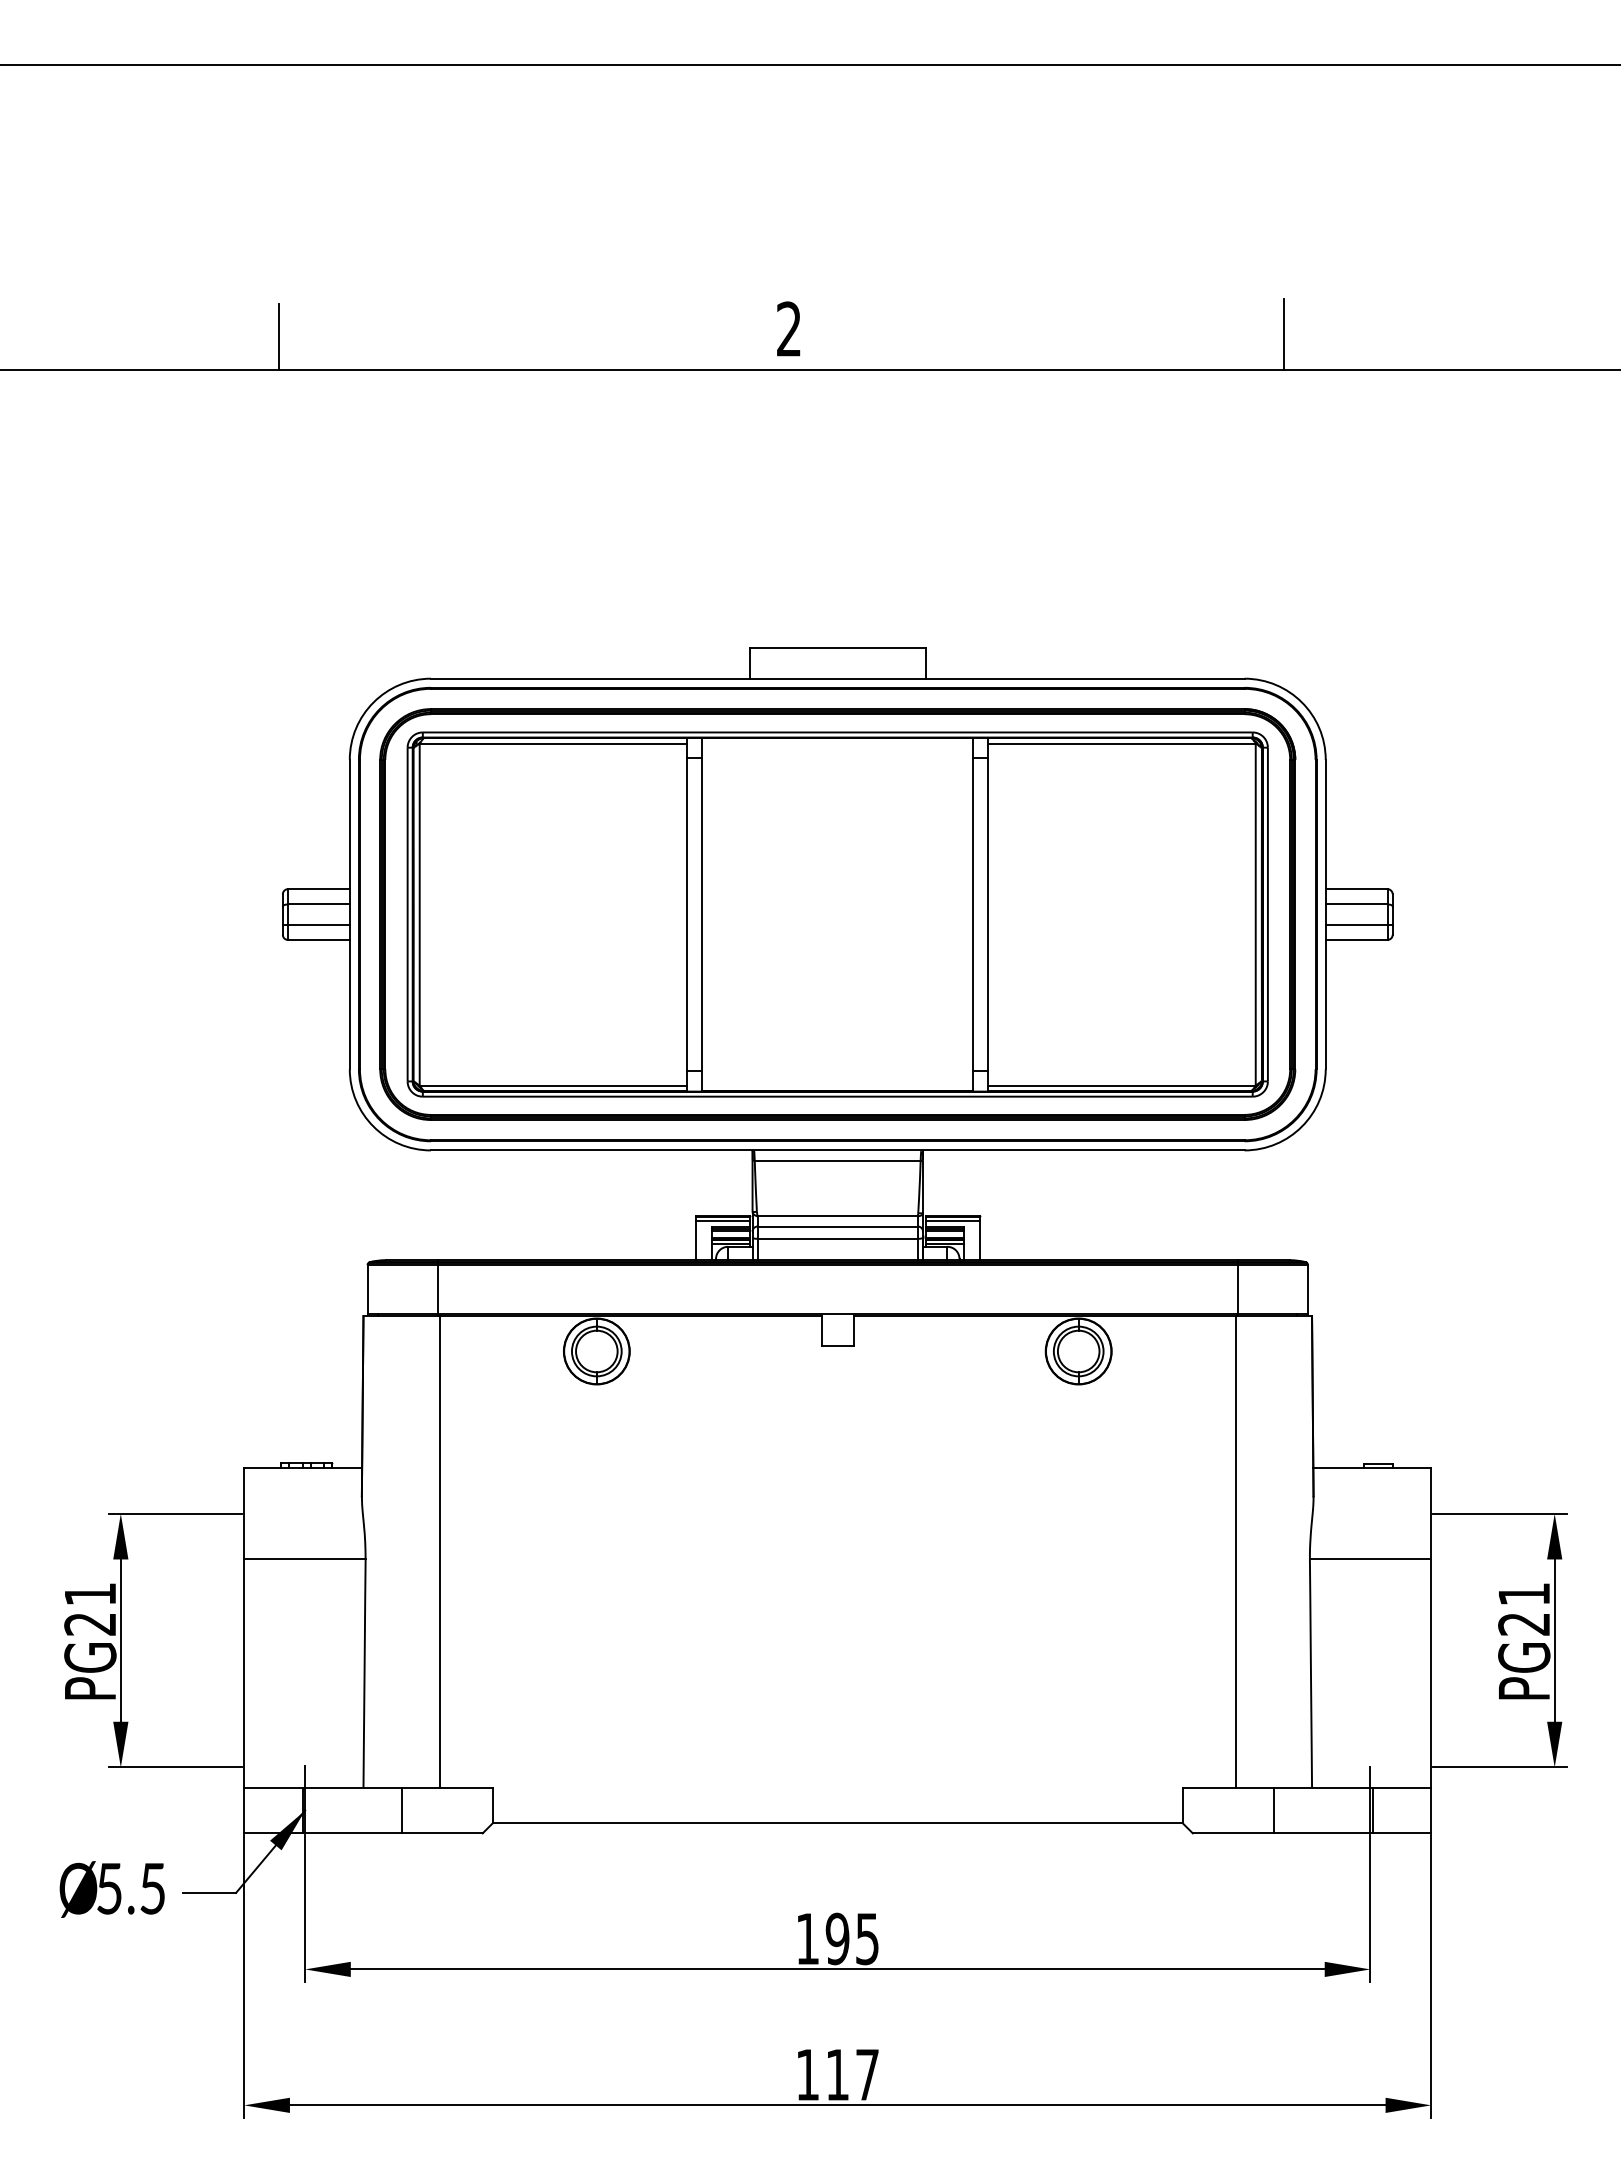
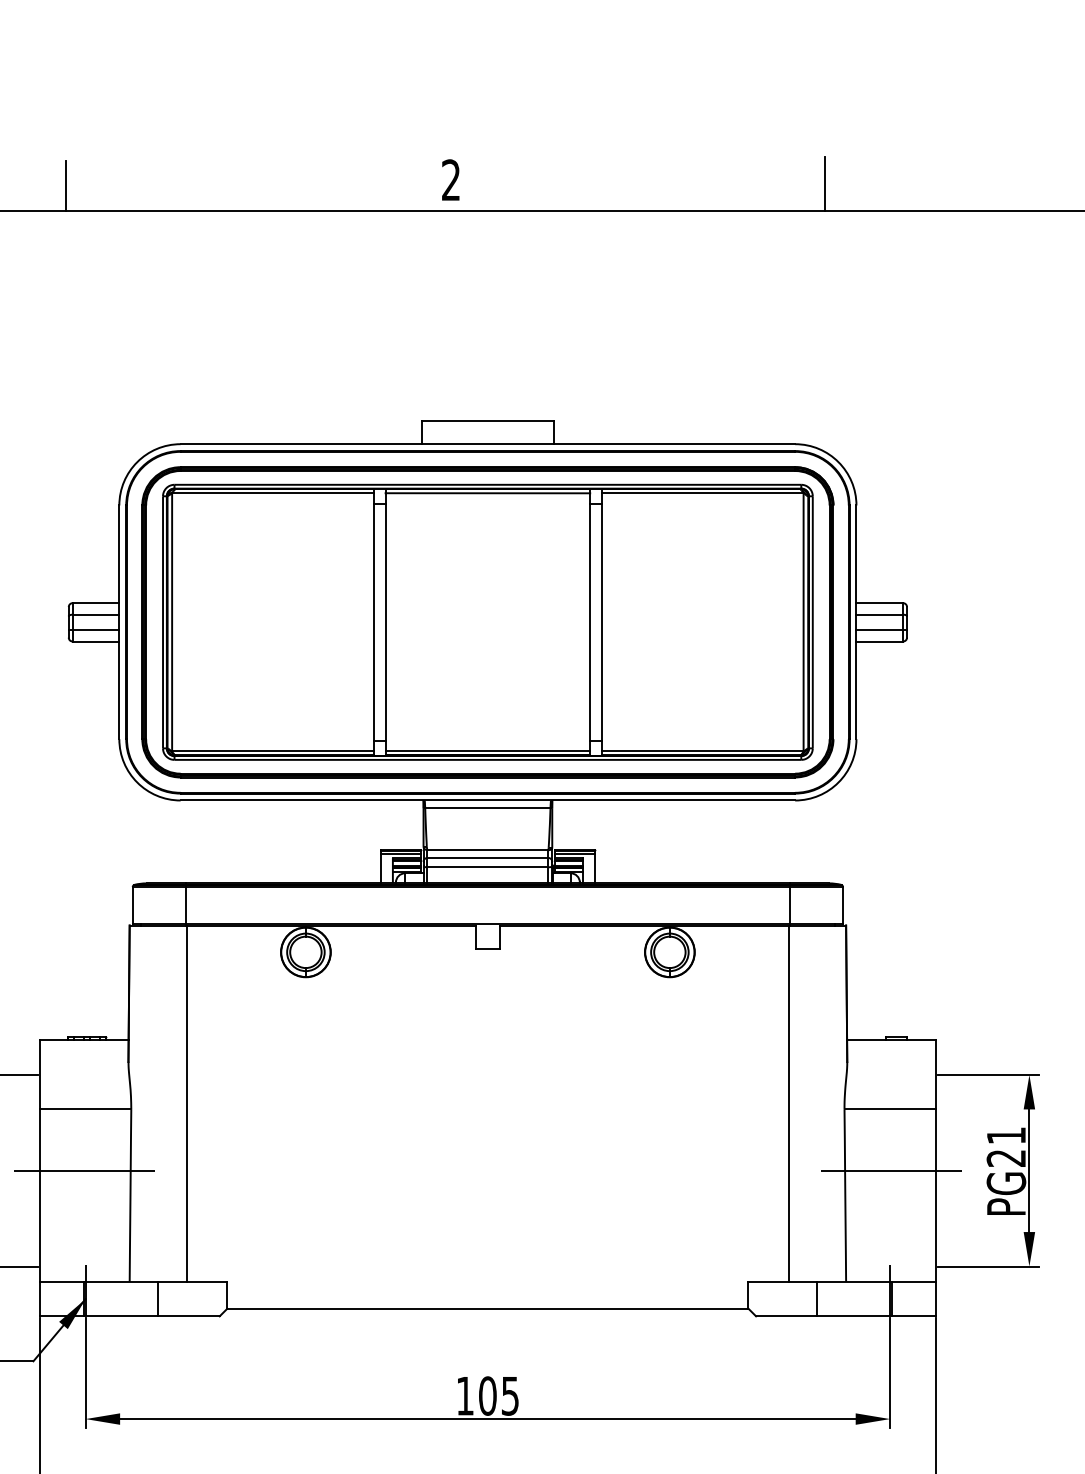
line: (837, 743) -> (487, 493), added
line: (837, 1085) -> (487, 751), added
line: (303, 1640) -> (84, 1170), added
line: (1371, 1640) -> (891, 1170), added
text: (837, 1938) -> (487, 1395), 195 -> 105

